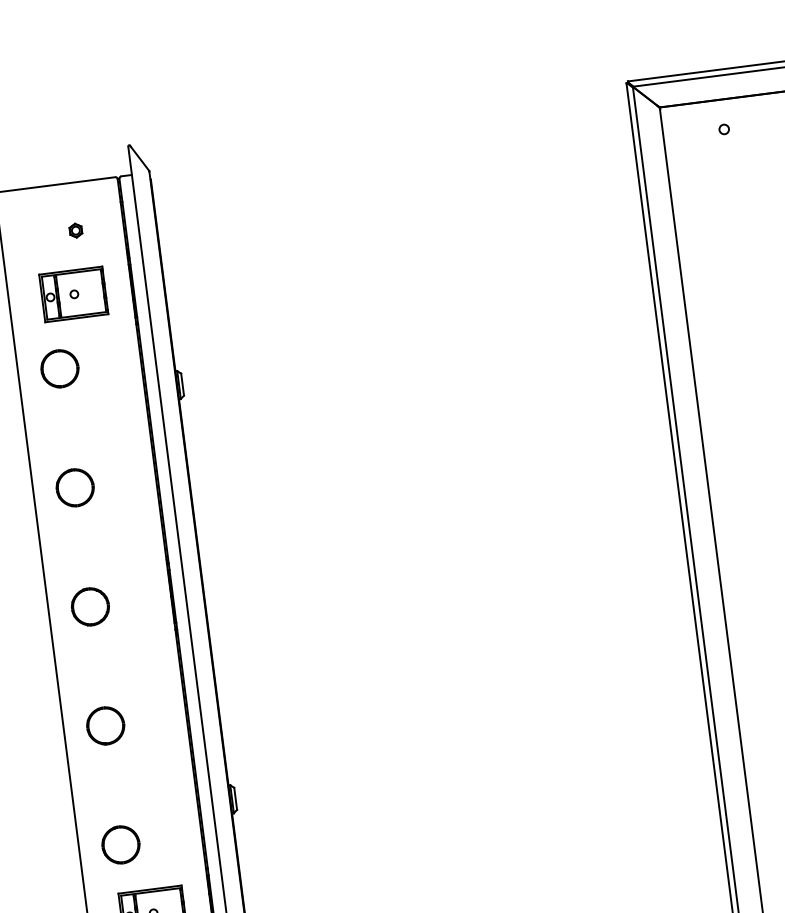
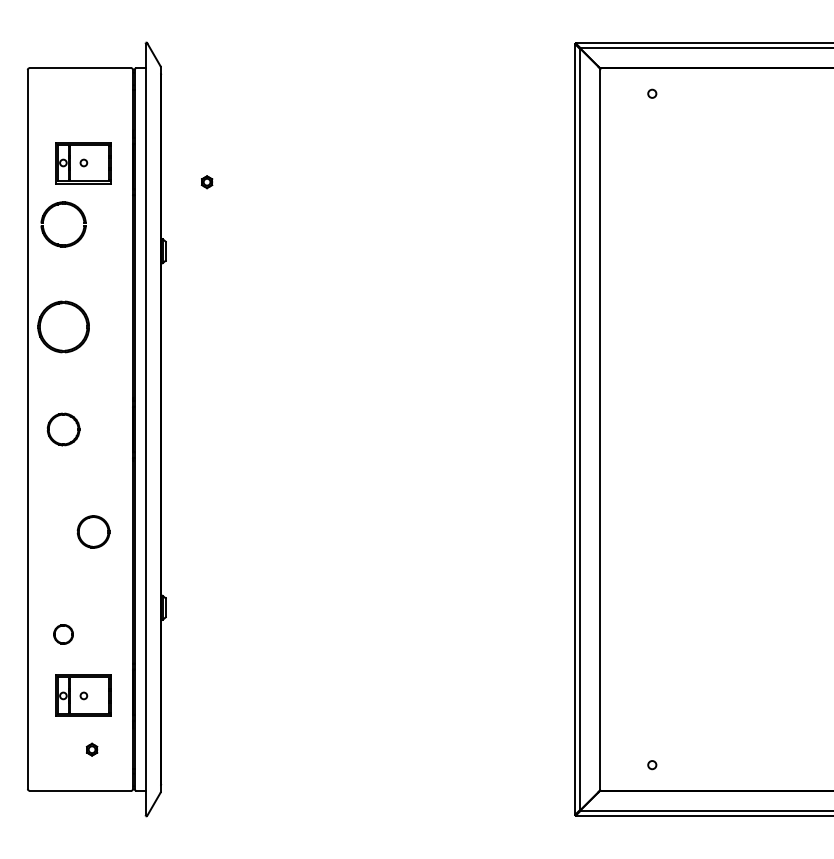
part: (75, 231) -> (206, 182), moved
part: (59, 368) -> (63, 224), size x1.4
part: (75, 487) -> (63, 326), size x1.6
part: (105, 725) -> (93, 531), moved
part: (120, 845) -> (63, 634), size x0.6

